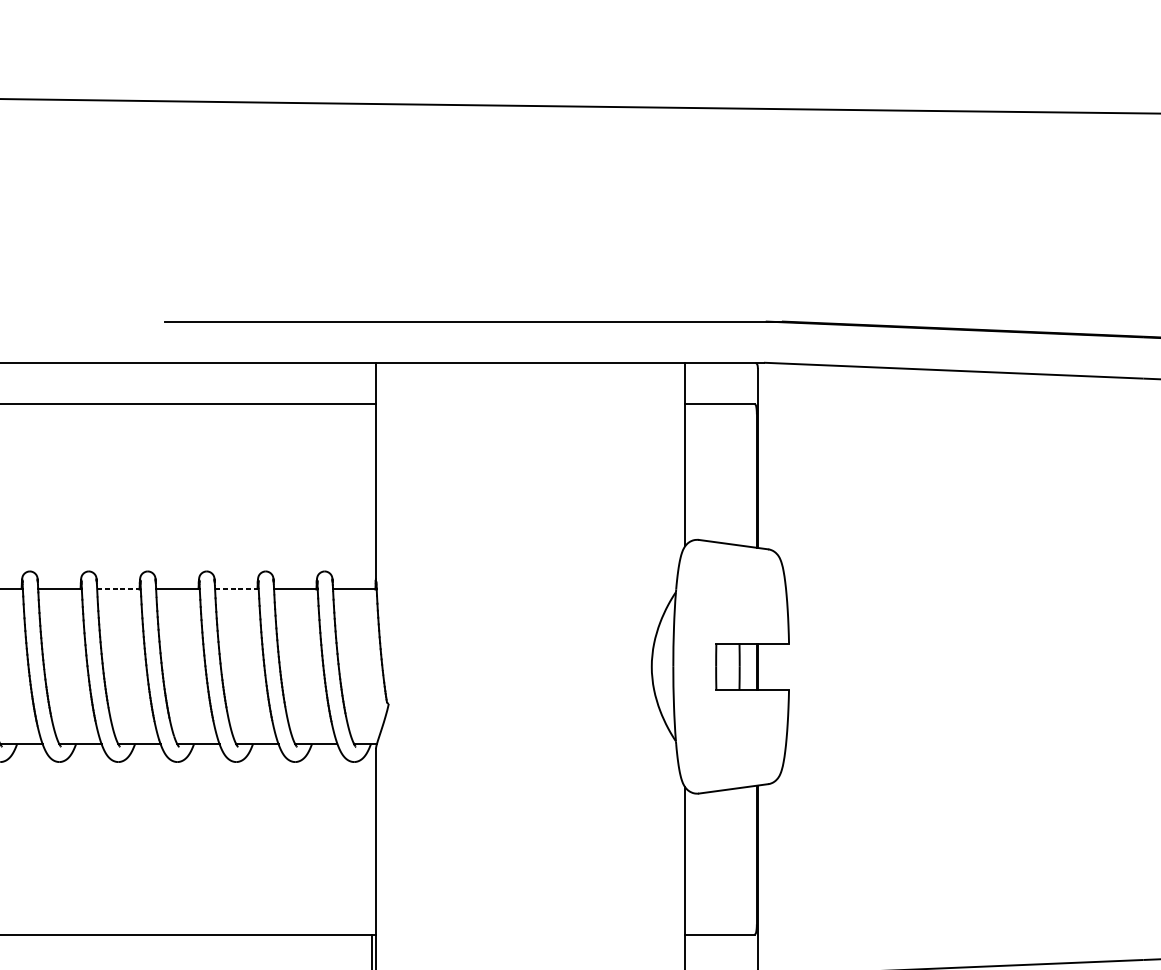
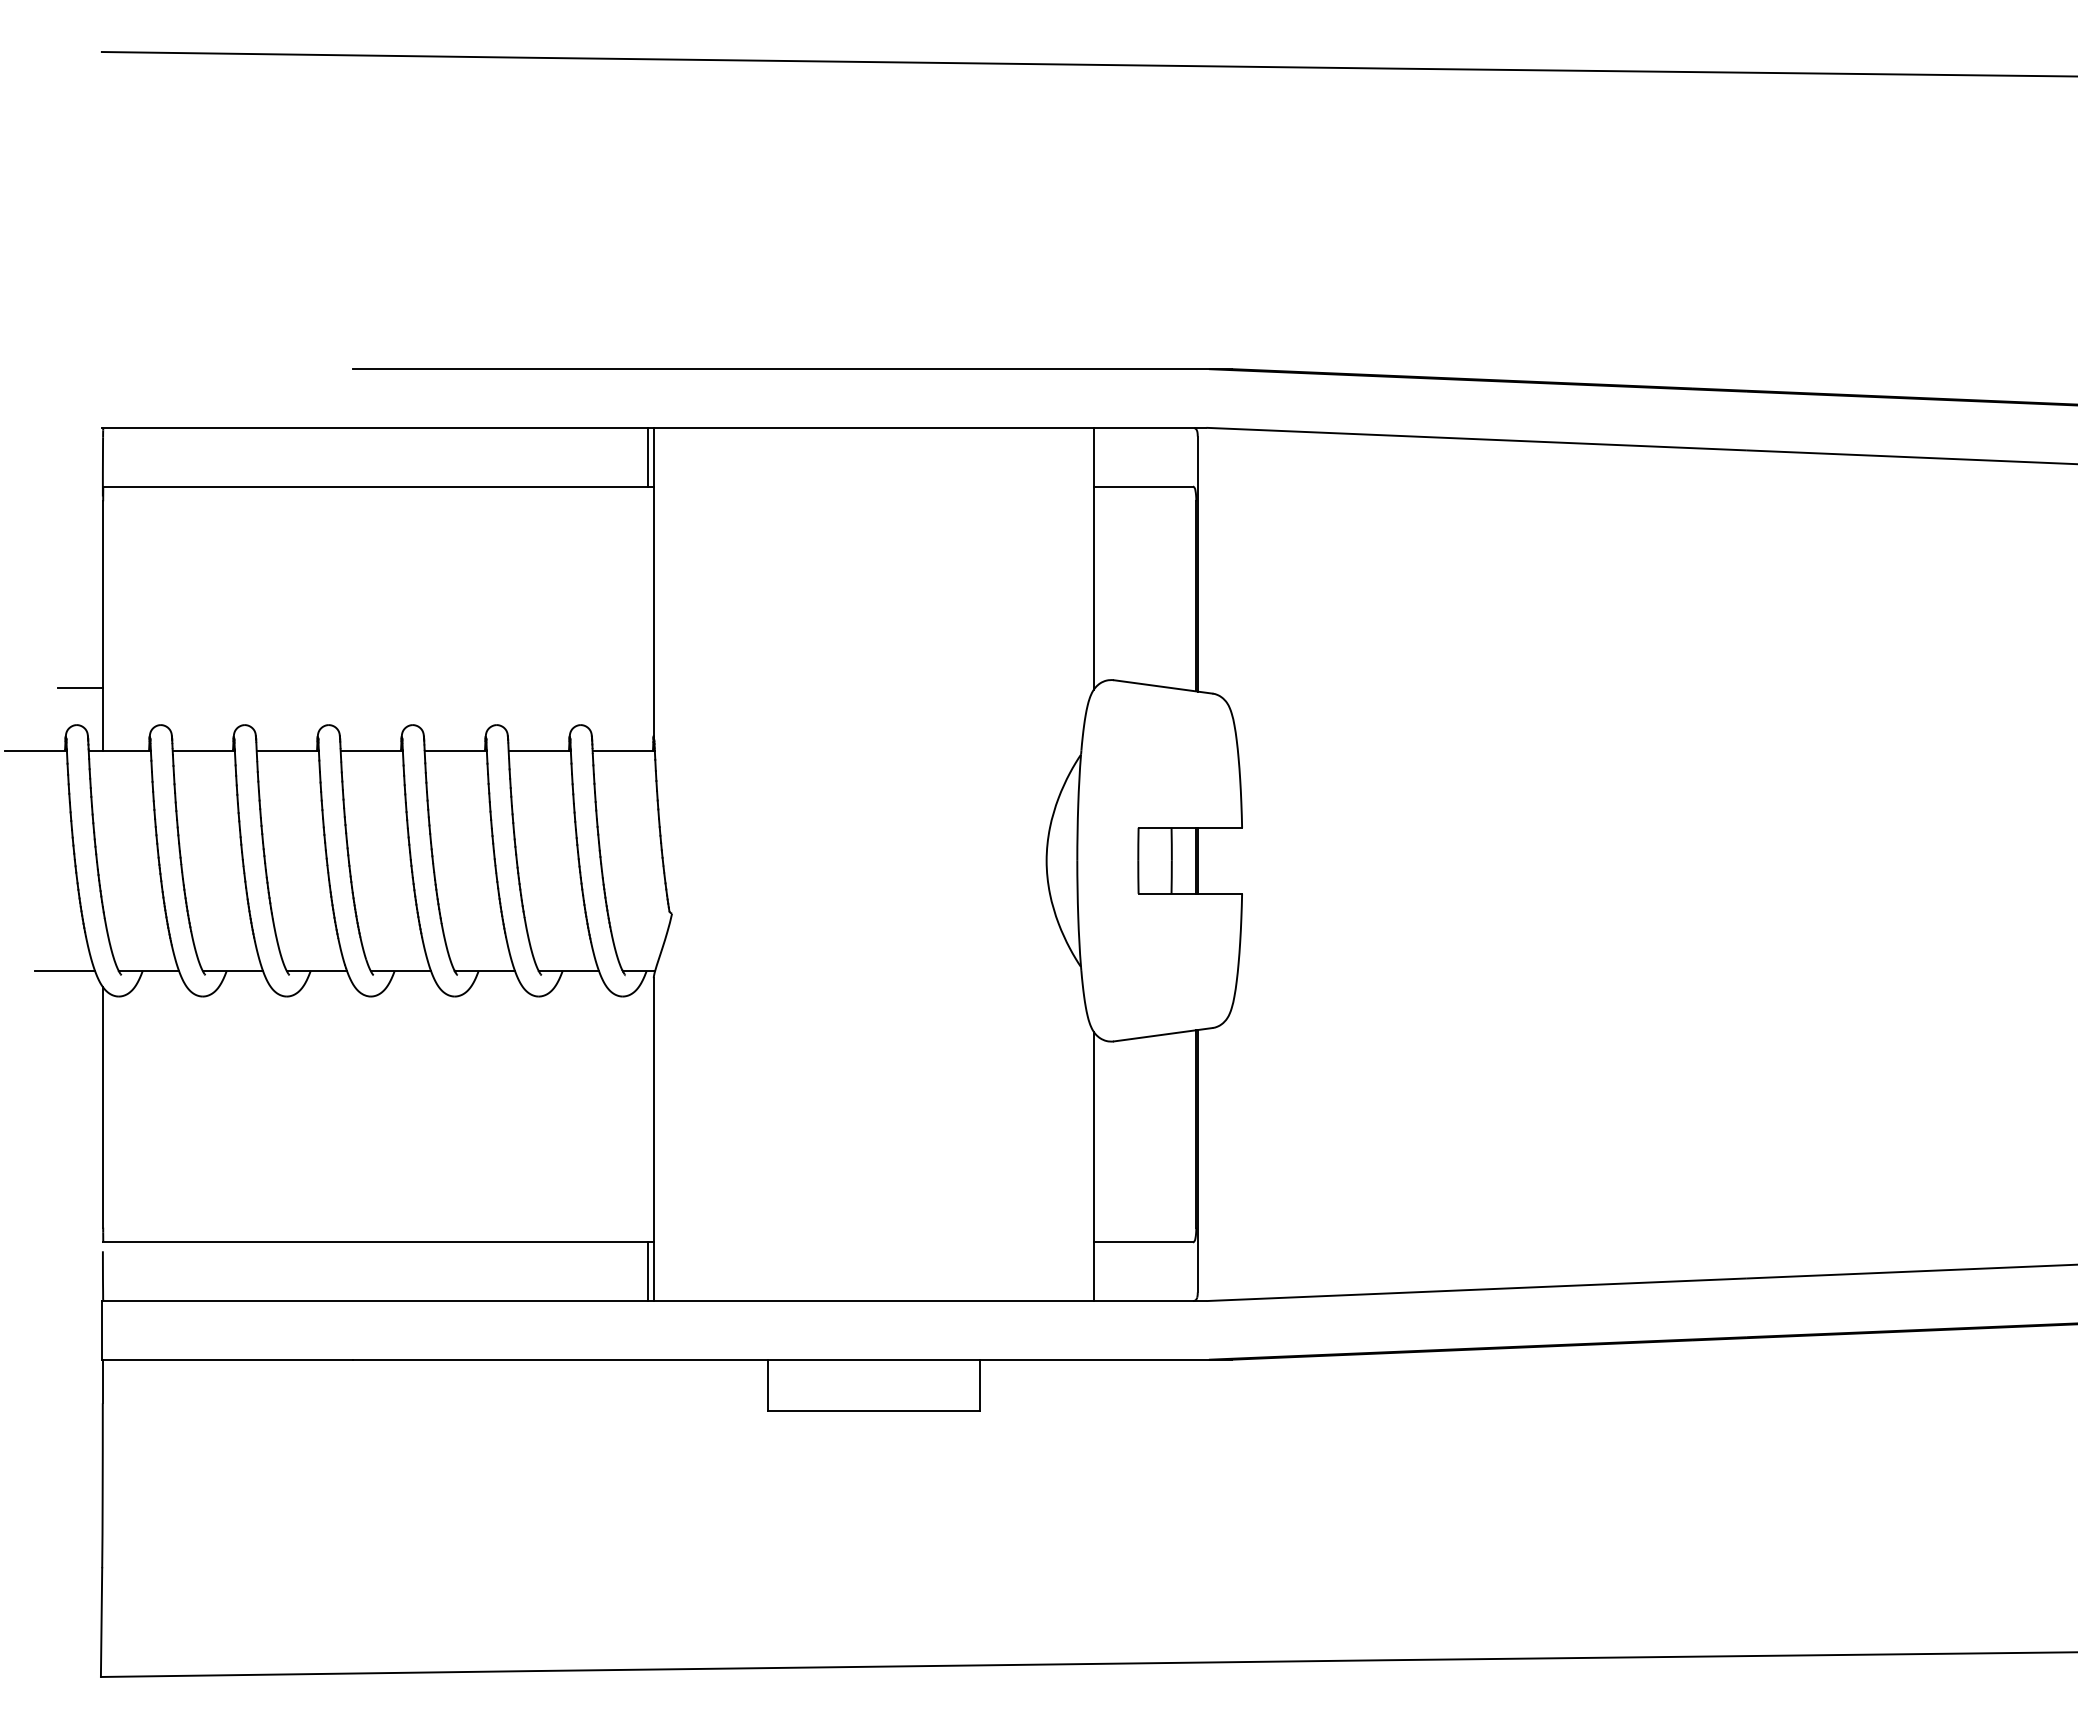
line: (372, 382) -> (648, 456), added
line: (118, 589) -> (287, 750), dashed -> solid
line: (236, 589) -> (455, 750), dashed -> solid

